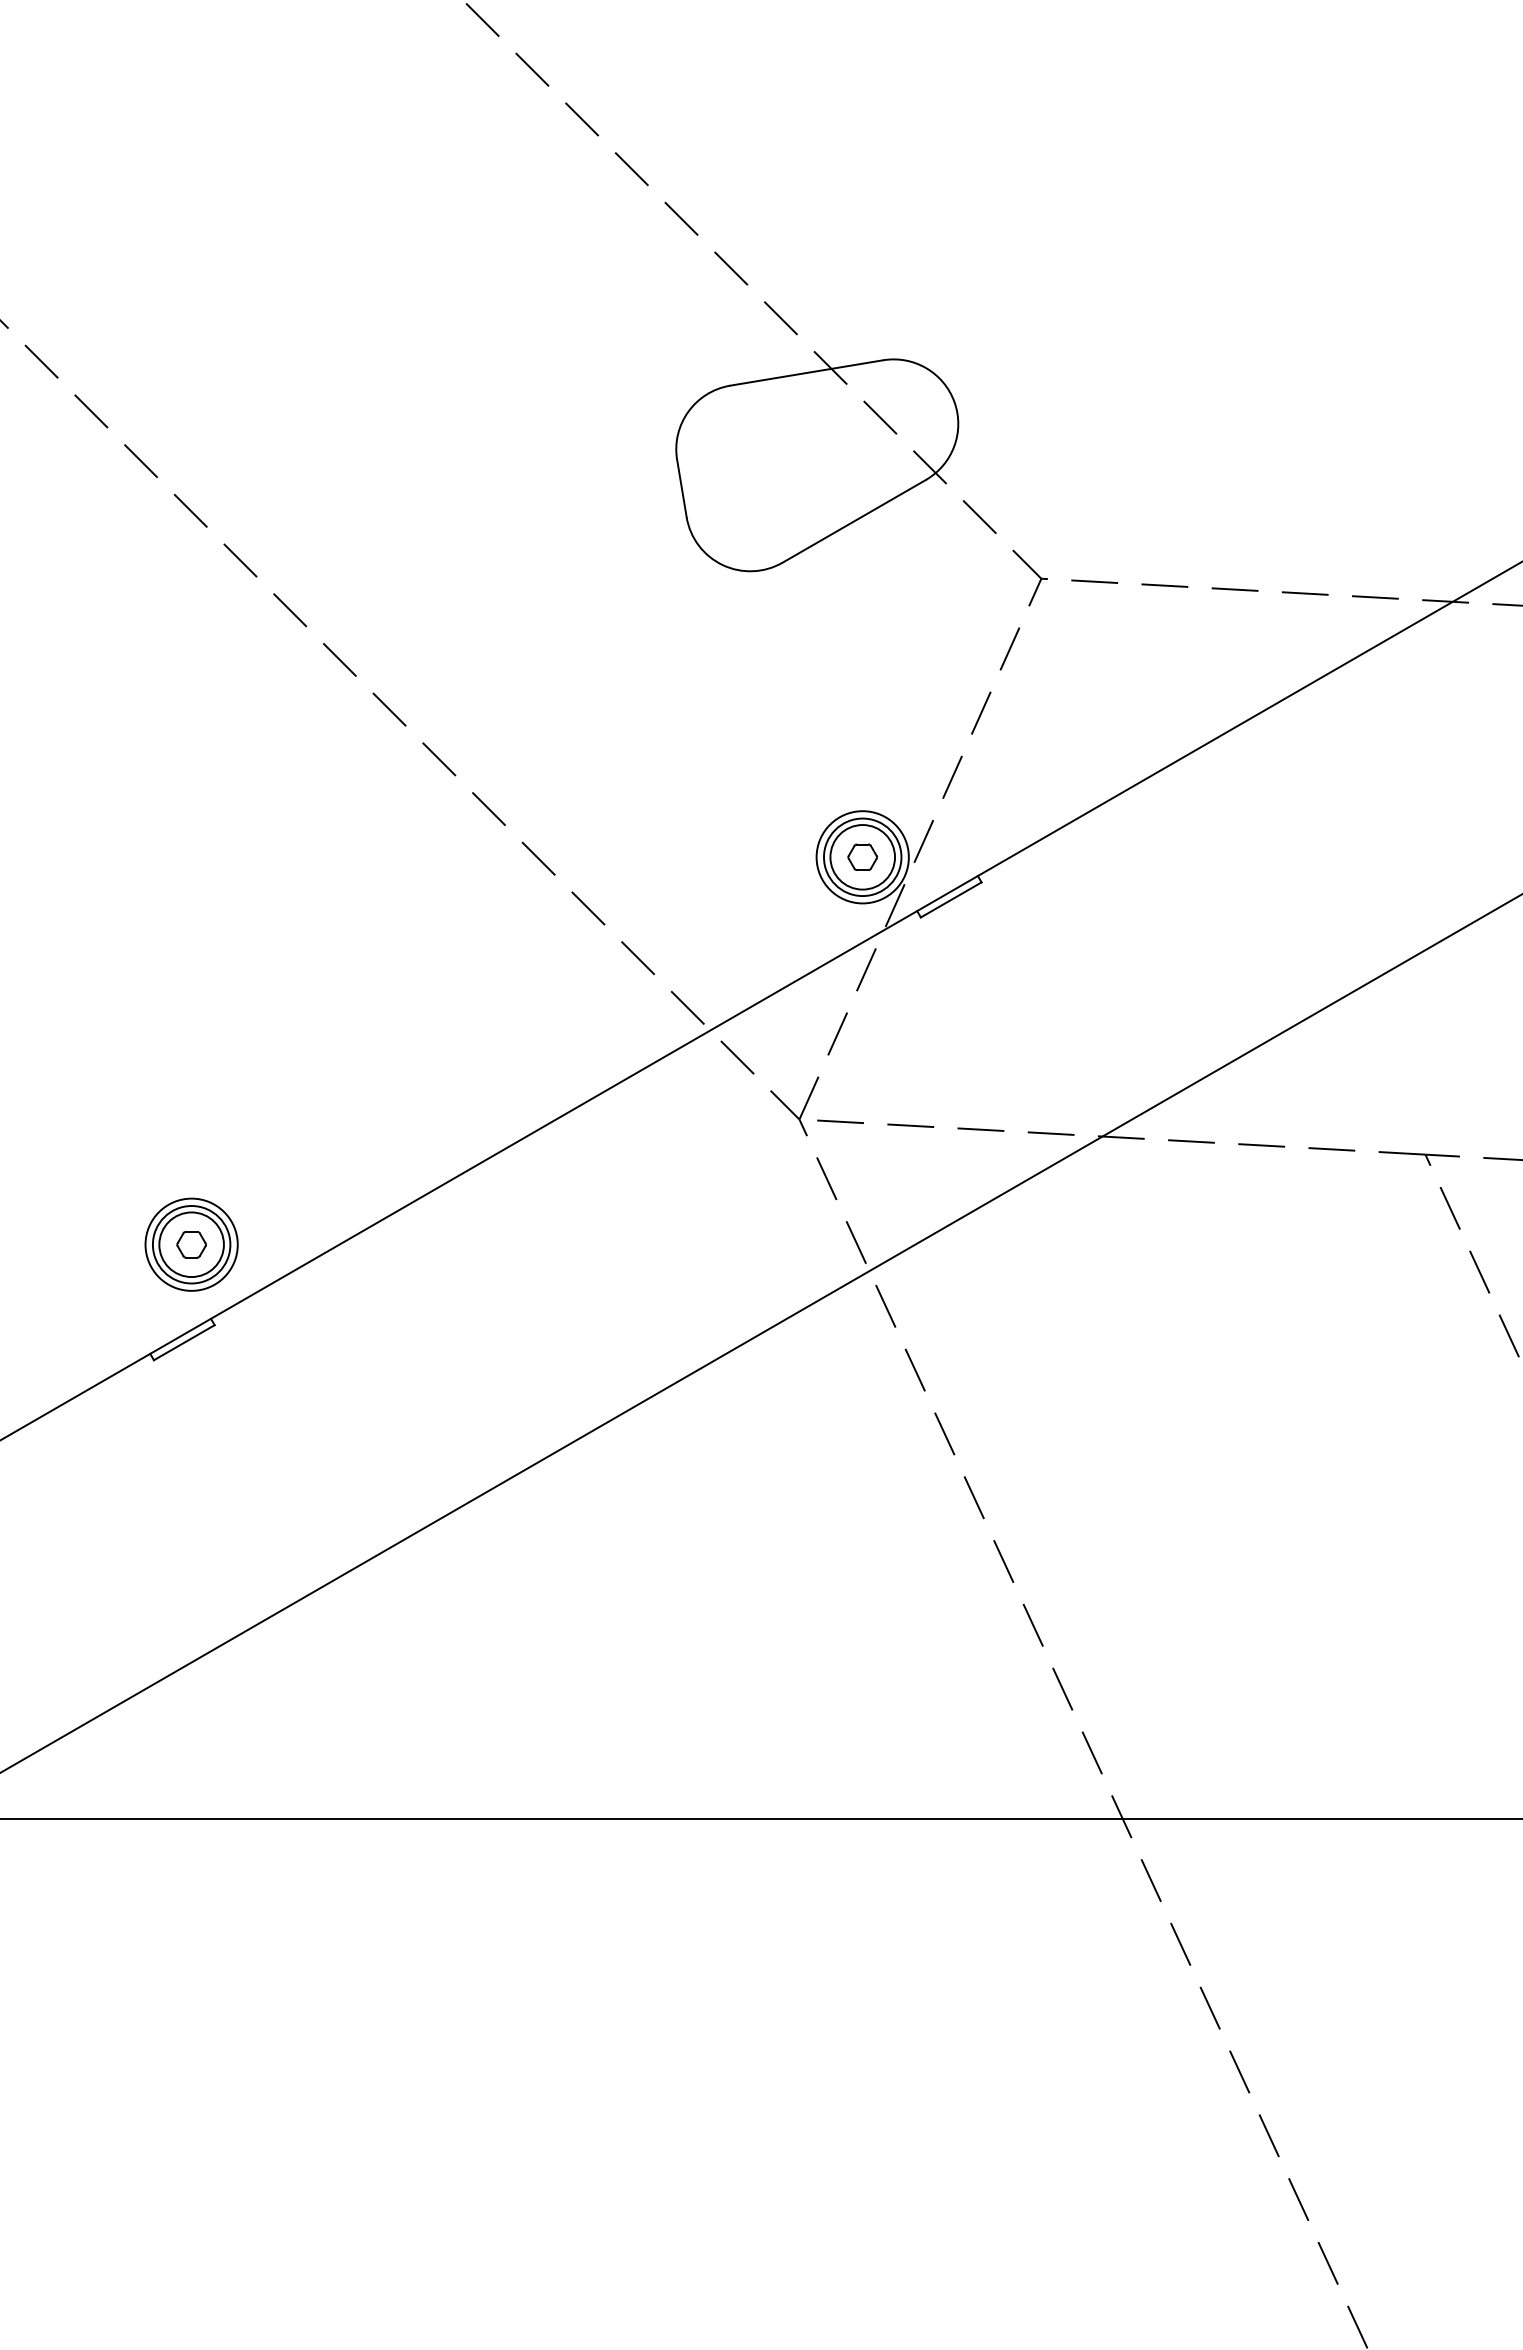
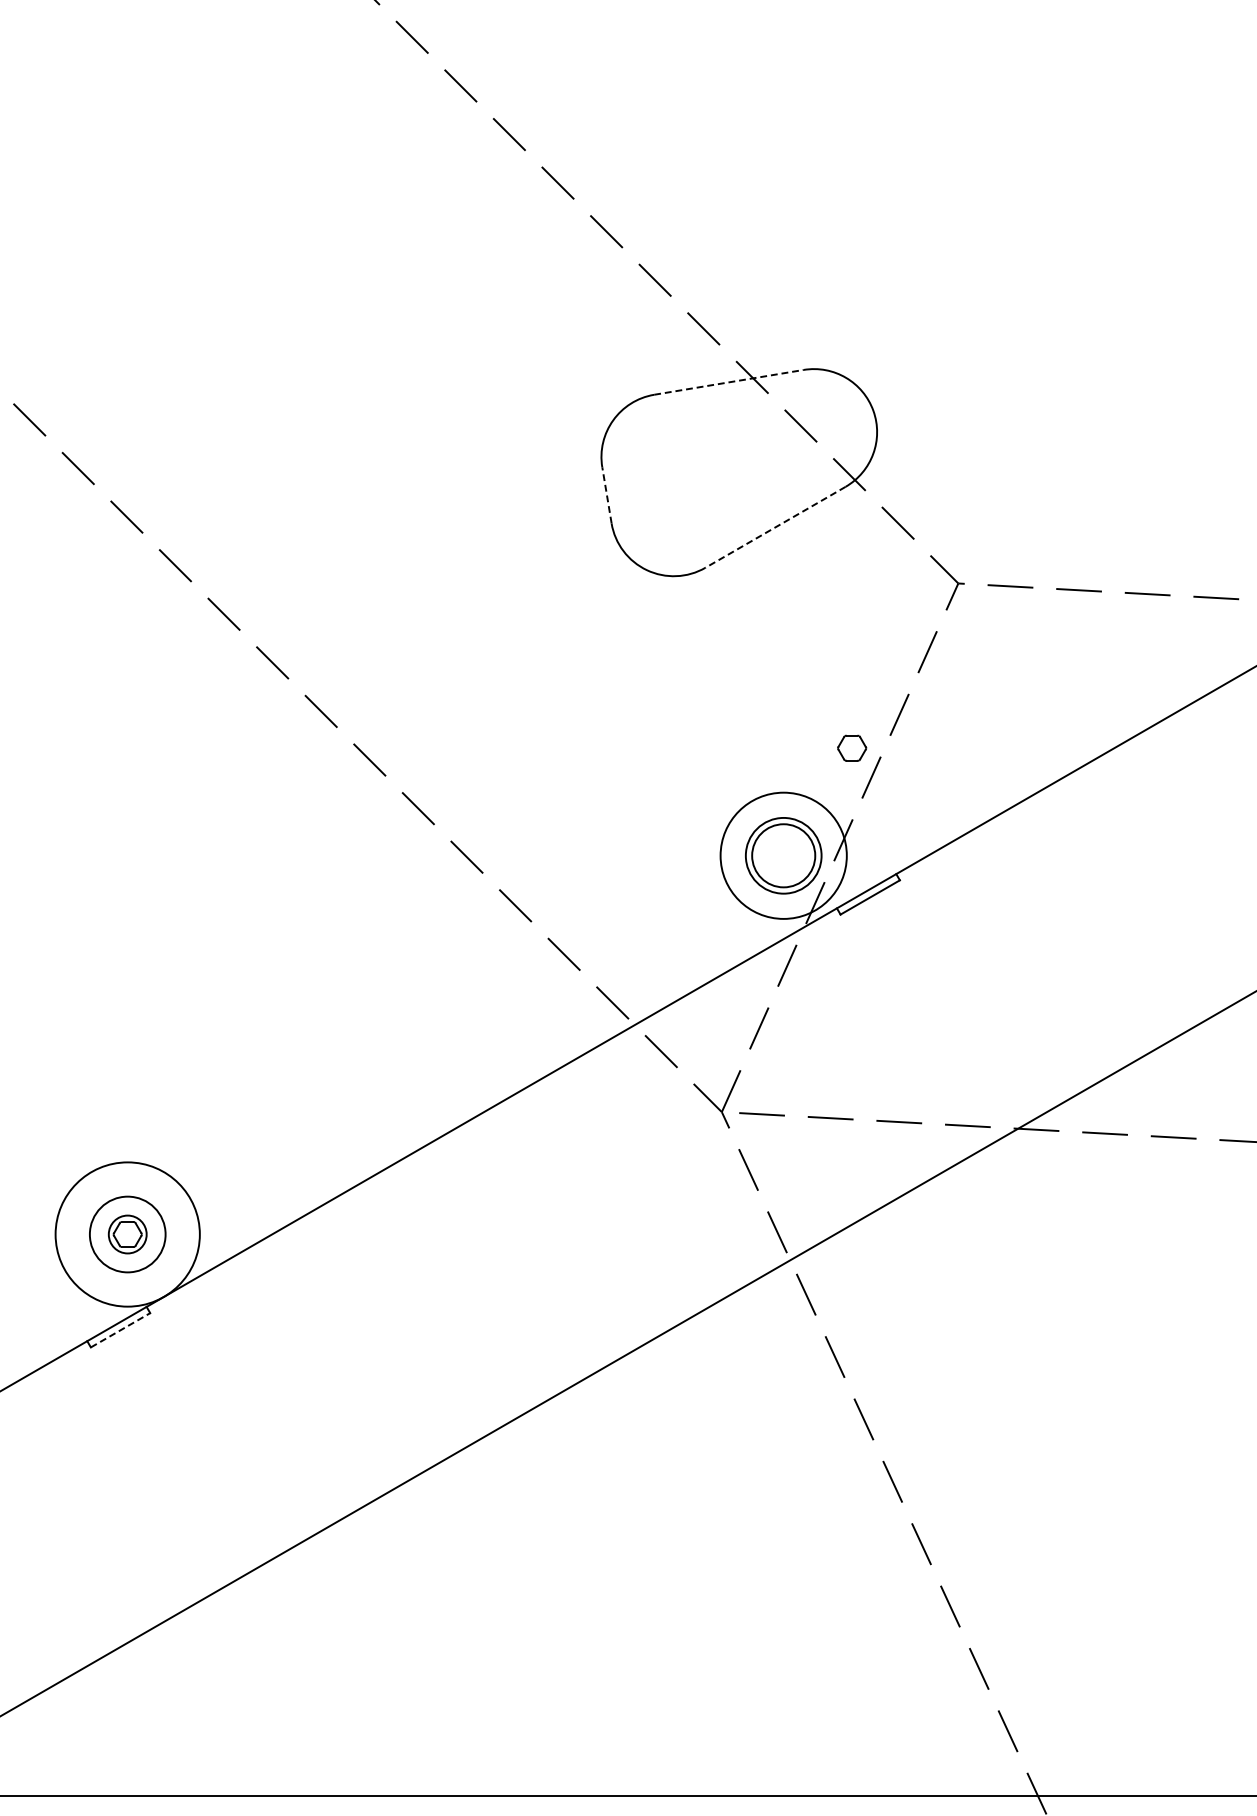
line: (806, 372) -> (728, 381), solid -> dashed
line: (681, 488) -> (606, 495), solid -> dashed
line: (854, 521) -> (775, 527), solid -> dashed
part: (862, 856) -> (851, 747), moved
circle: (862, 857) -> (783, 855), size x1.4
circle: (191, 1244) -> (127, 1234), size x0.6
circle: (191, 1244) -> (127, 1234), size x1.6
line: (184, 1342) -> (120, 1330), solid -> dashed

